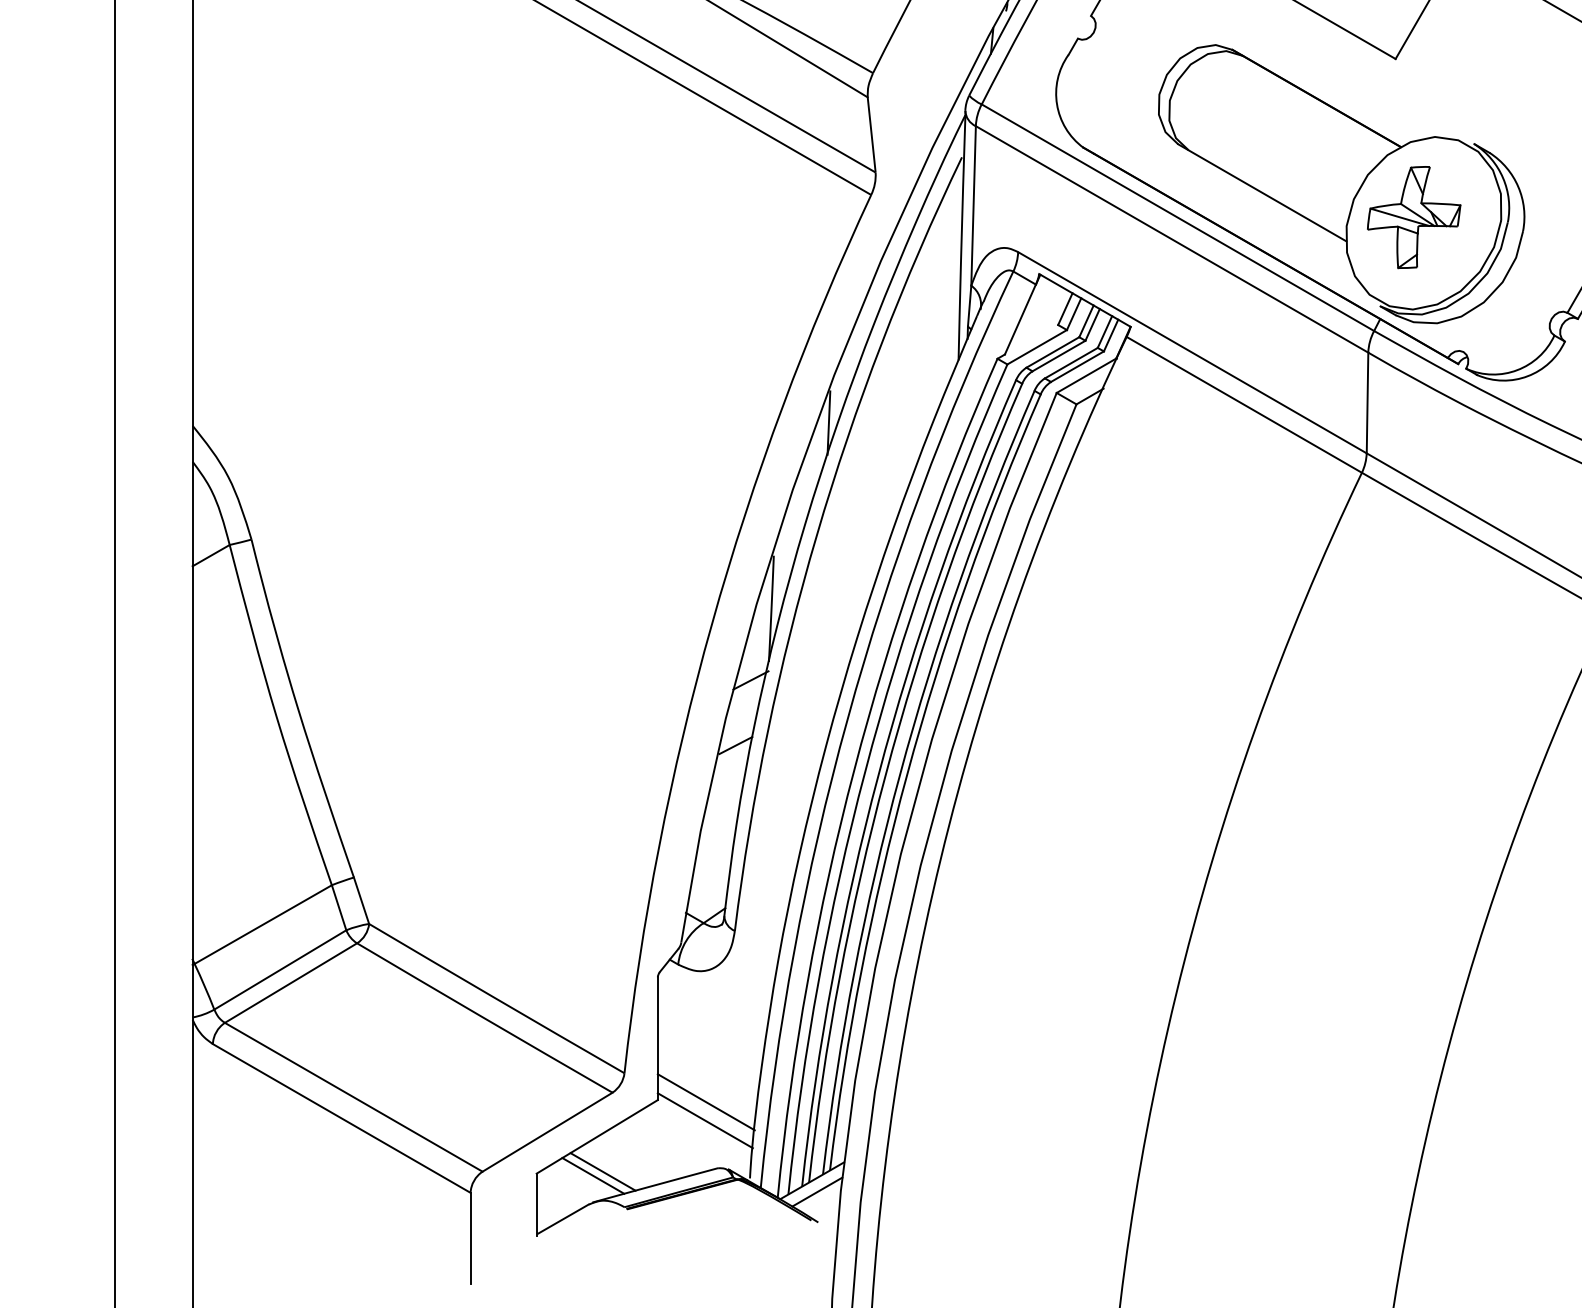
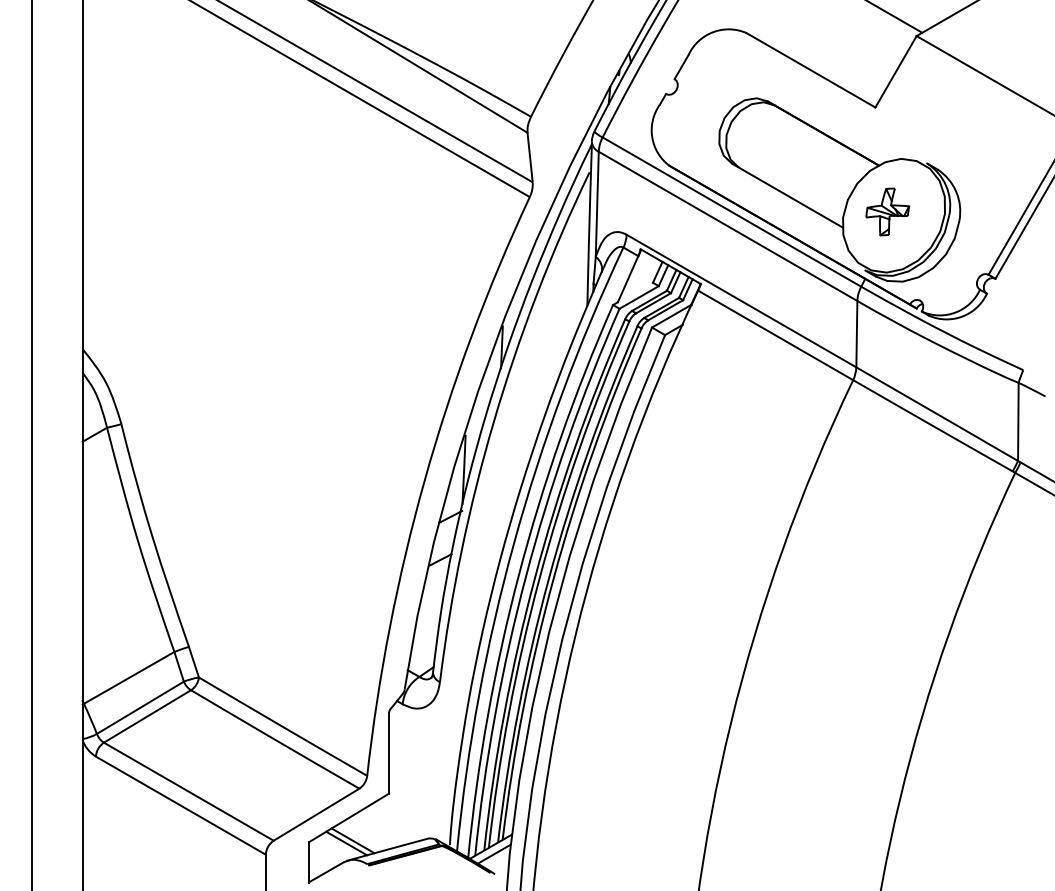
part: (1414, 216) -> (887, 211), size x0.7
line: (706, 1101) -> (421, 794), removed
line: (705, 1121) -> (420, 807), removed

